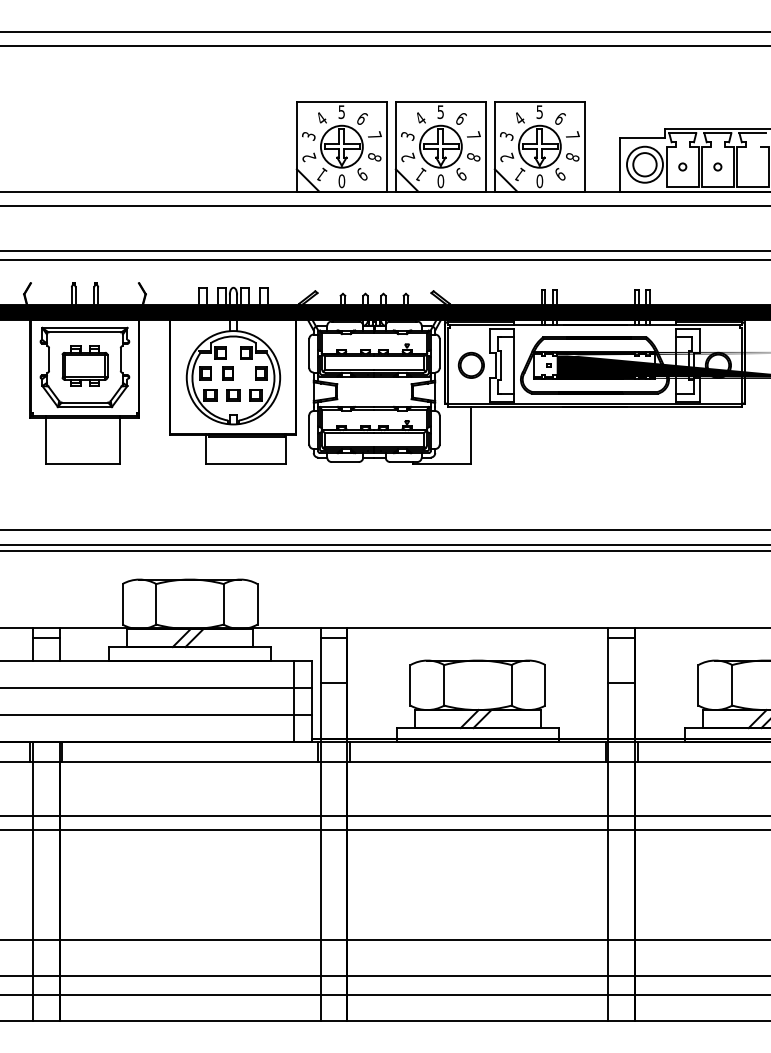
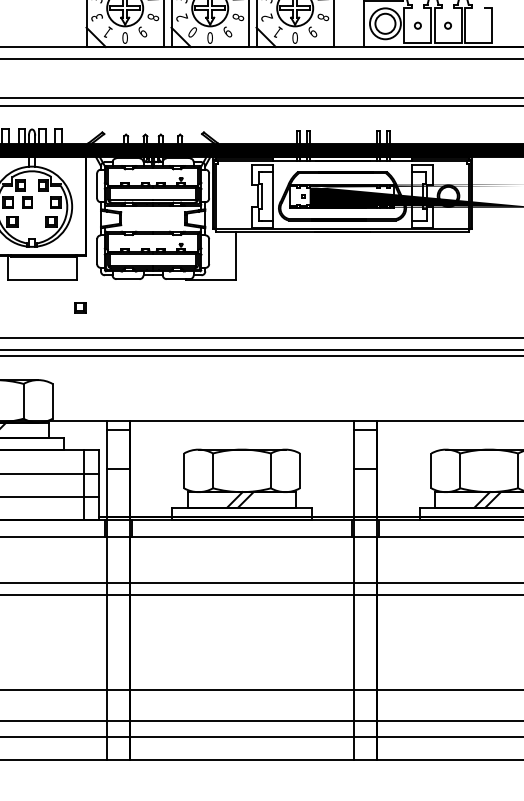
text: (309, 157) -> (97, 17), 2 -> 3
text: (420, 174) -> (192, 32), 1 -> 0
part: (470, 364) -> (235, 195), removed
part: (233, 395) -> (80, 307), moved

